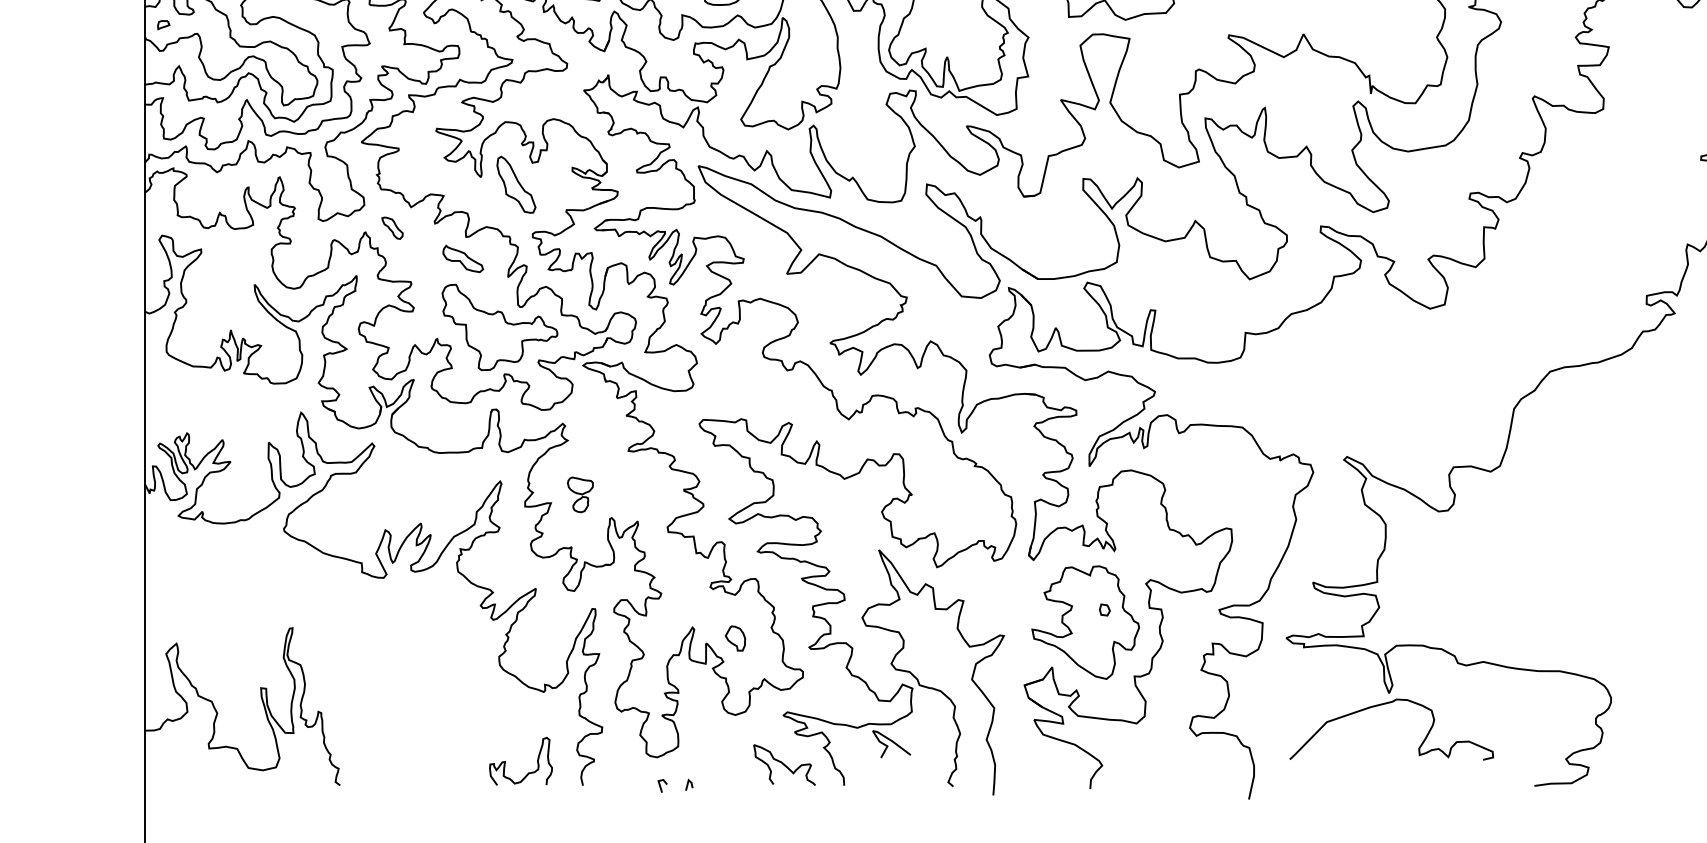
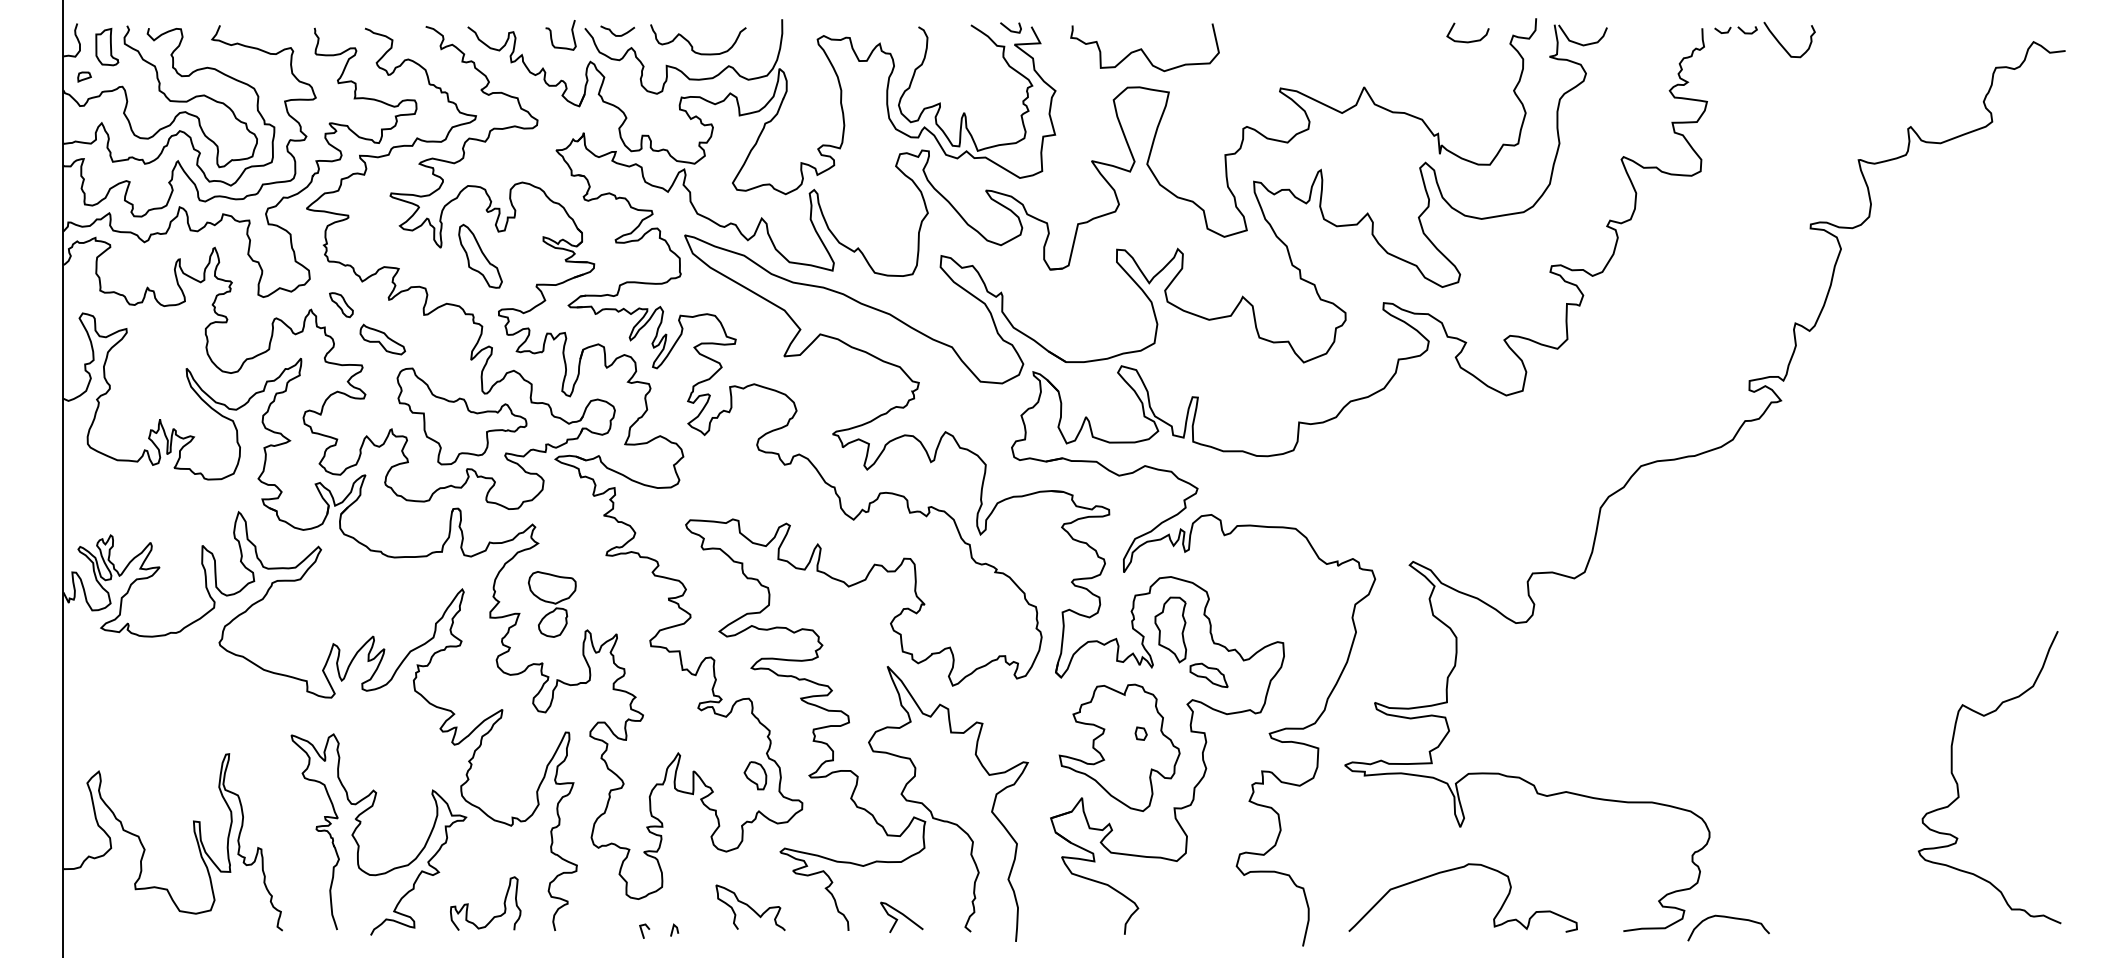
part: (462, 258) -> (382, 339), moved
part: (580, 494) -> (552, 604), size x1.67
part: (1144, 529) -> (1185, 643), added
part: (735, 638) -> (755, 775), moved
curve: (410, 689) -> (361, 823), added
curve: (1386, 704) -> (1457, 869), moved
curve: (892, 742) -> (902, 915), moved
curve: (784, 764) -> (750, 907), moved
curve: (1627, 774) -> (1728, 918), added

